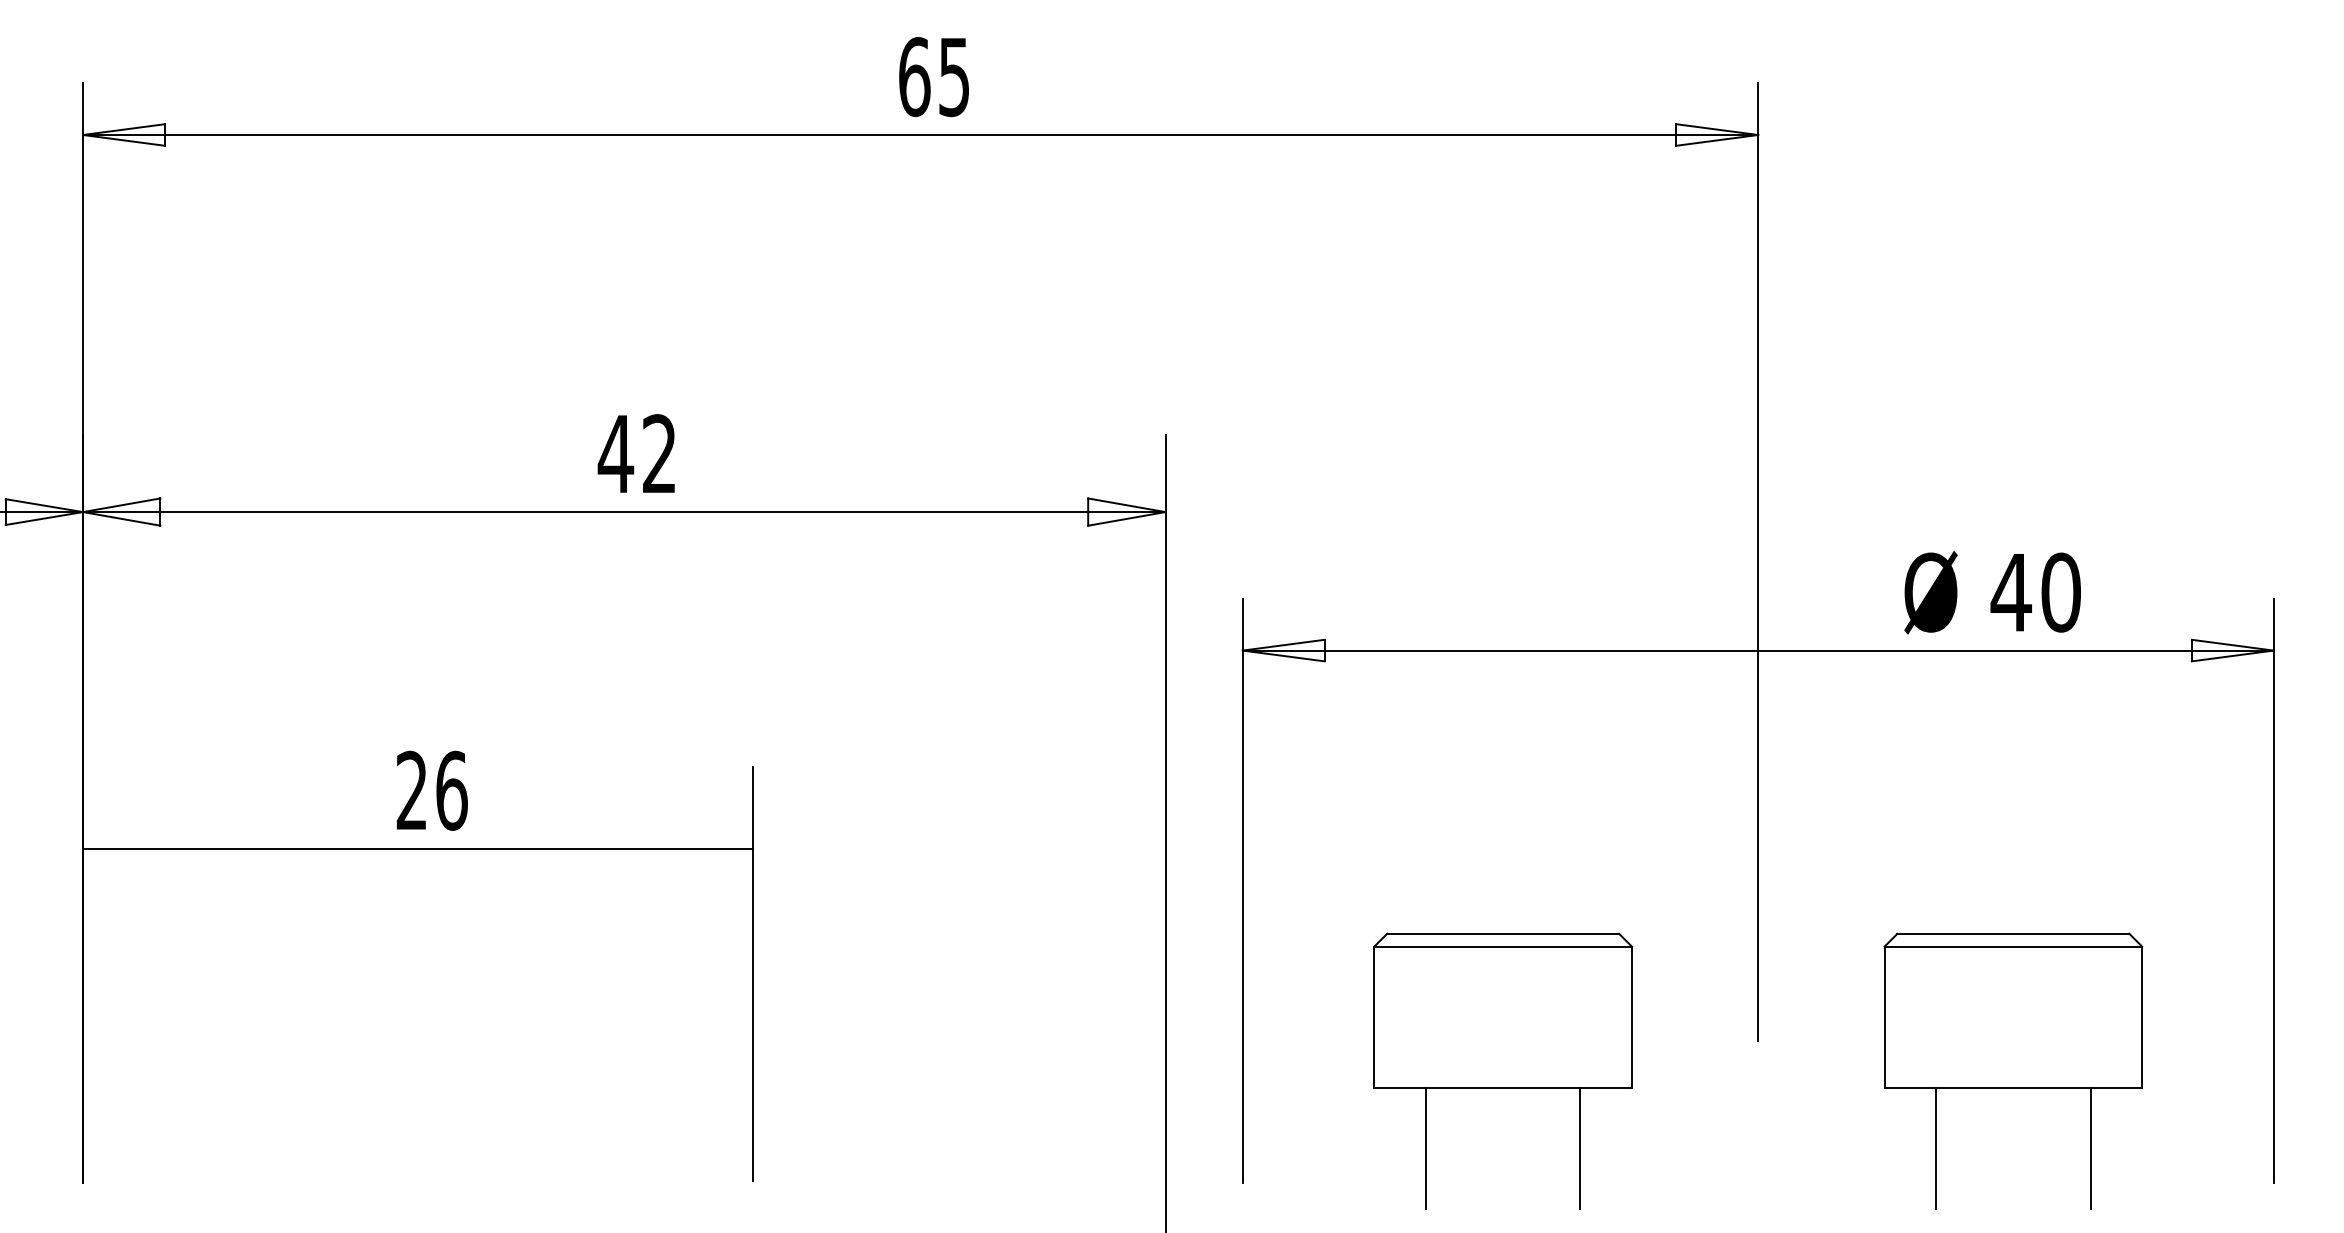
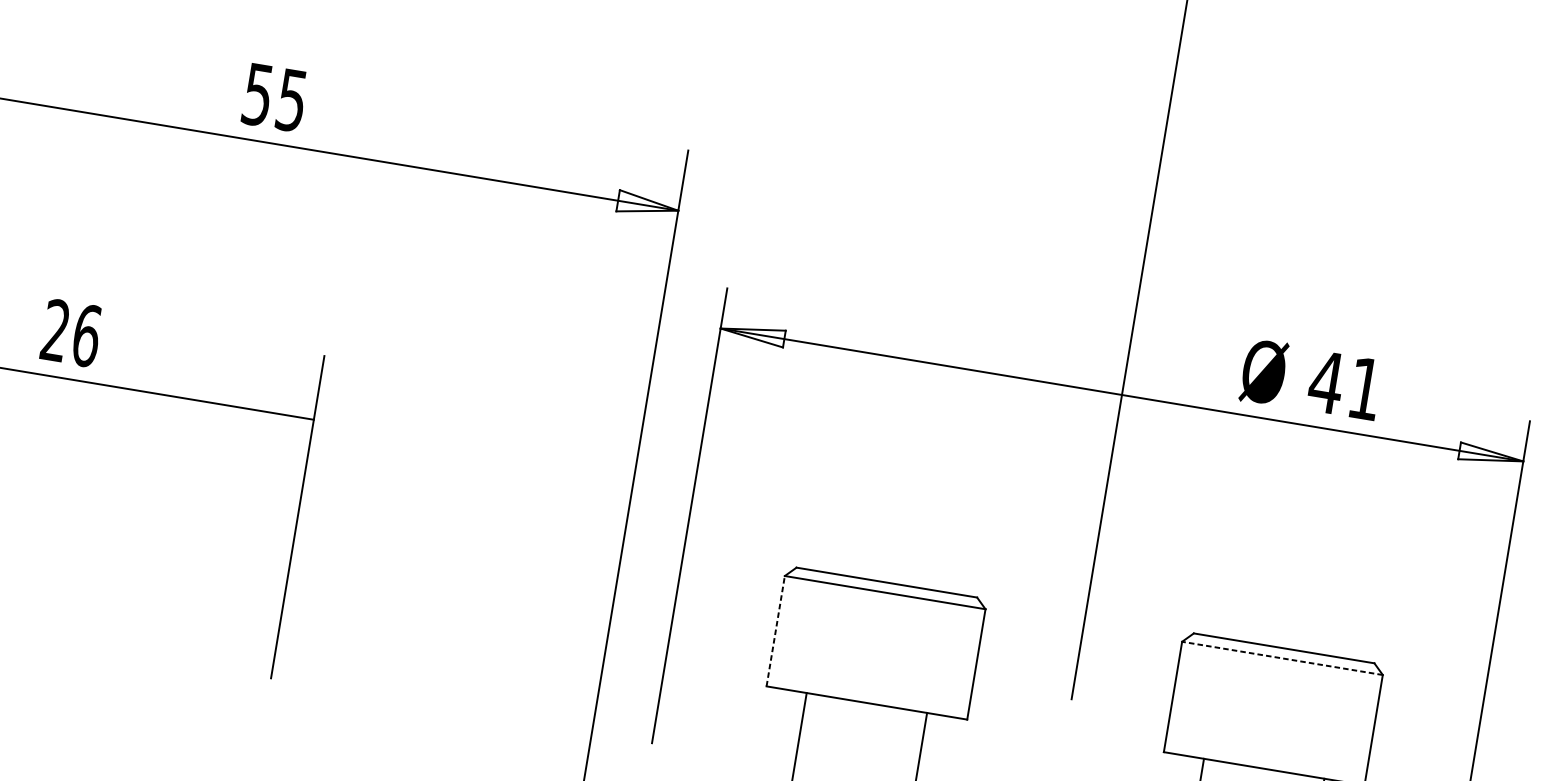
text: (636, 454) -> (273, 97), 42 -> 55
text: (2060, 592) -> (1364, 388), 40 -> 41
line: (2013, 946) -> (1282, 658), solid -> dashed
line: (1374, 1017) -> (775, 631), solid -> dashed

